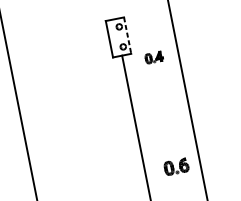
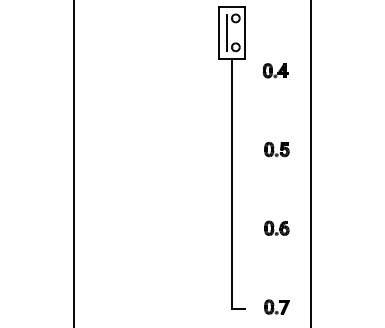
line: (128, 35) -> (245, 33), dashed -> solid
line: (114, 37) -> (226, 32), added
part: (165, 112) -> (276, 149), added
part: (176, 166) -> (276, 227), size x0.71

